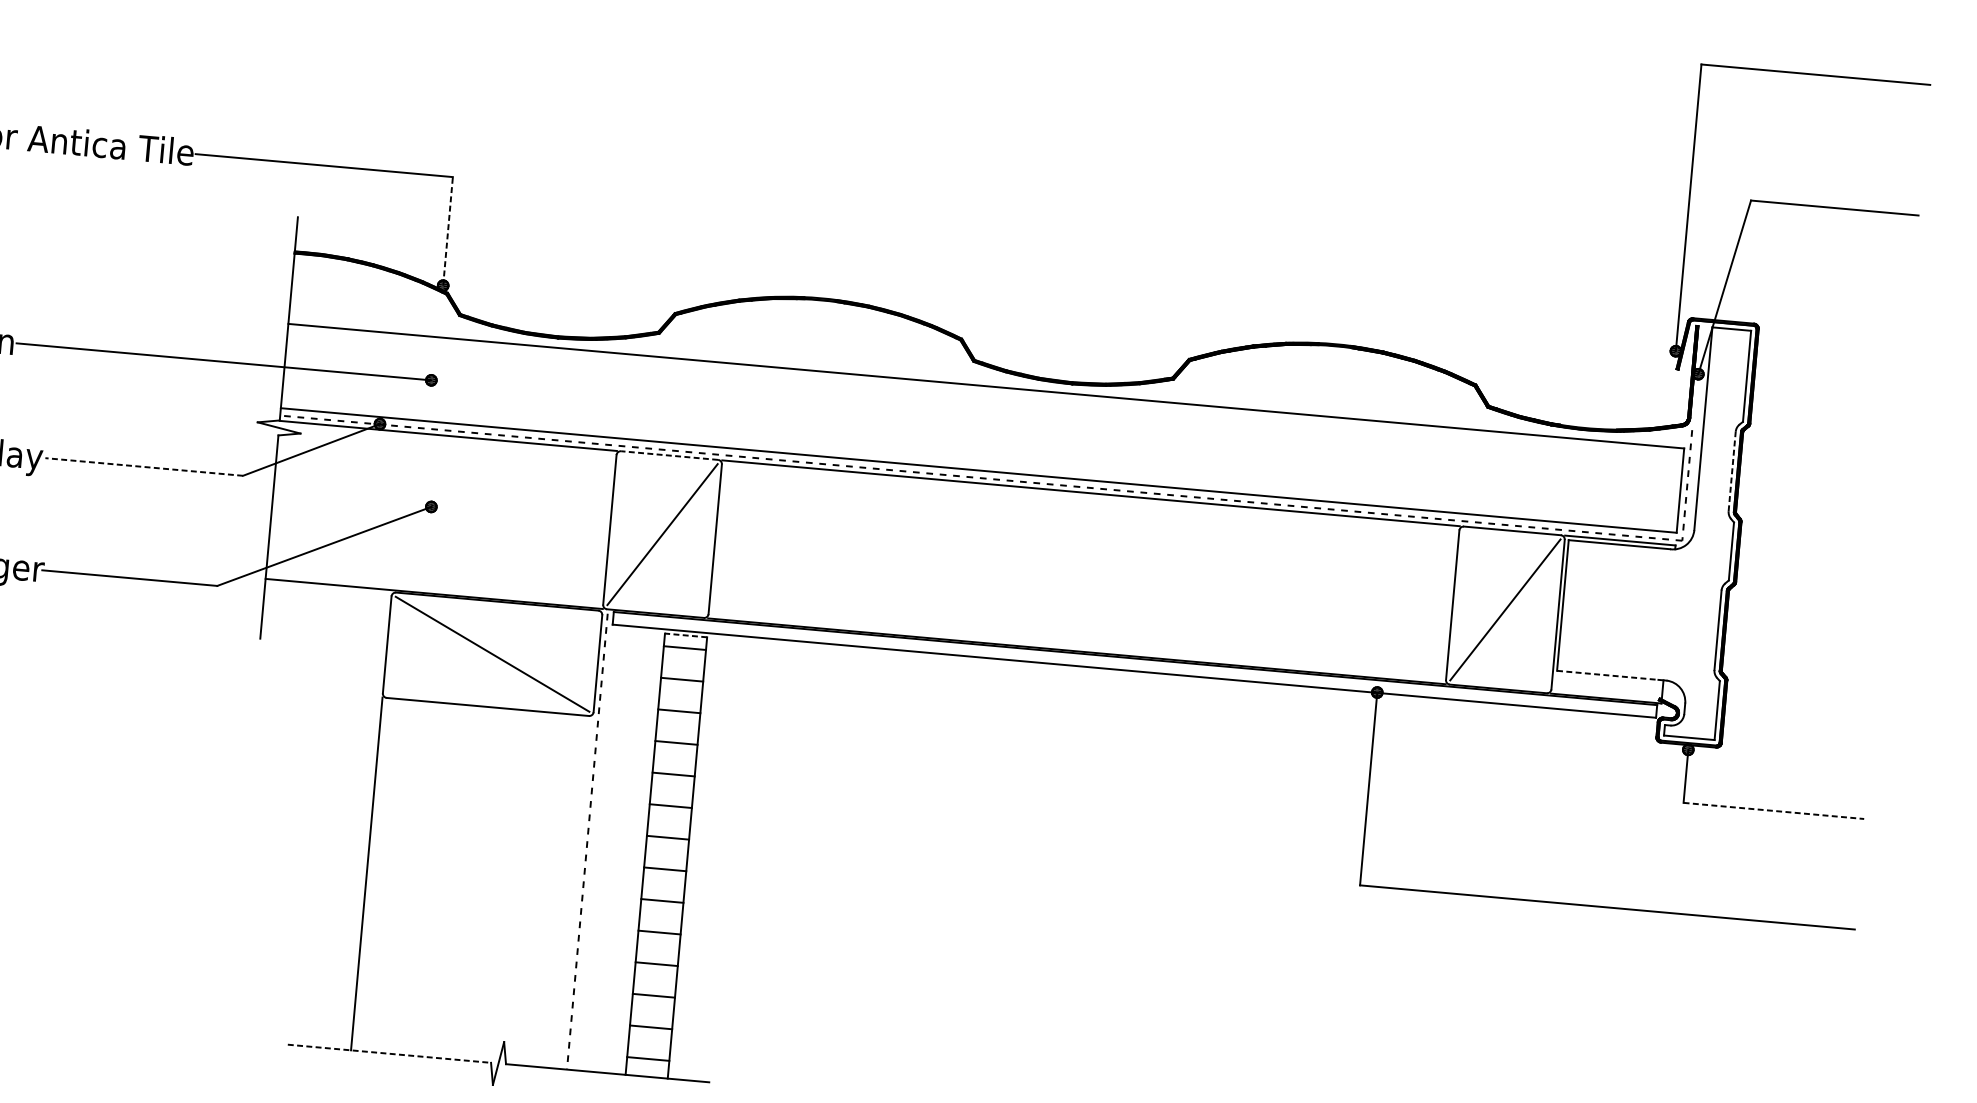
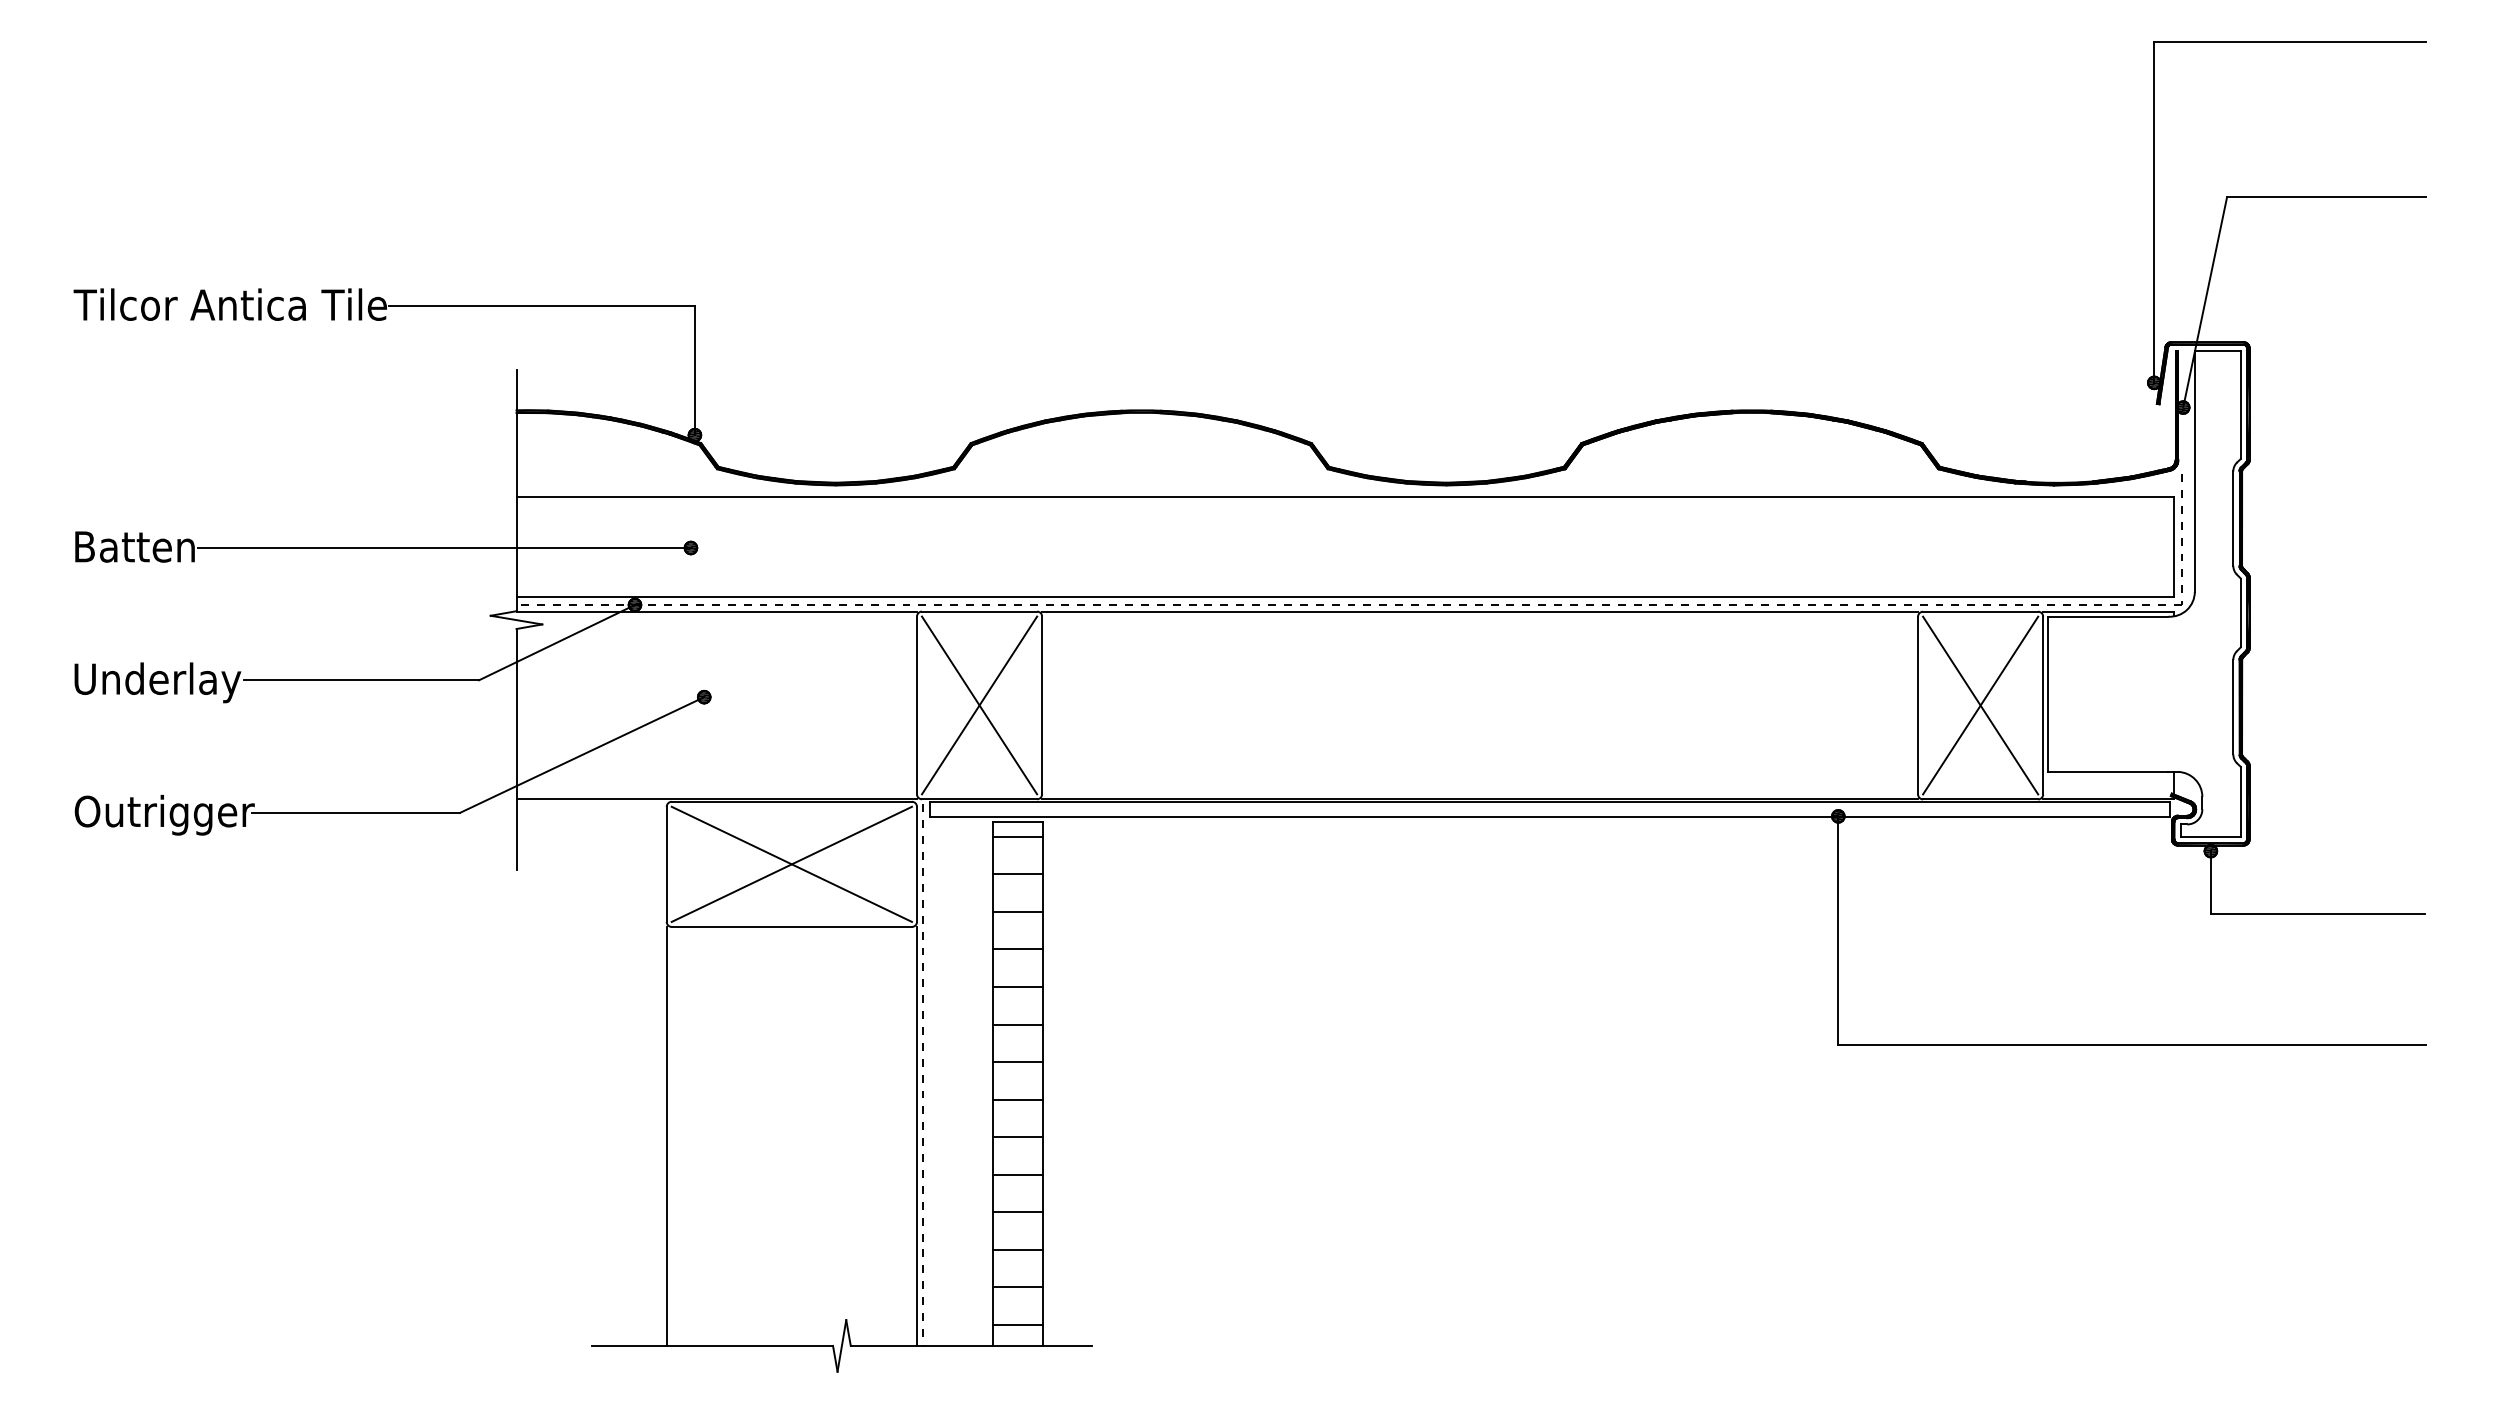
line: (447, 231) -> (694, 370), dashed -> solid
line: (669, 455) -> (979, 611), dashed -> solid
line: (144, 467) -> (361, 680), dashed -> solid
line: (1732, 471) -> (2233, 518), dashed -> solid
line: (662, 534) -> (979, 705), added
line: (1505, 609) -> (1980, 705), added
line: (685, 635) -> (1017, 821), dashed -> solid
line: (492, 653) -> (791, 863), added
line: (1608, 675) -> (2108, 771), dashed -> solid
line: (1774, 811) -> (2318, 914), dashed -> solid
line: (577, 892) -> (917, 1135), added
line: (389, 1053) -> (712, 1345), dashed -> solid

